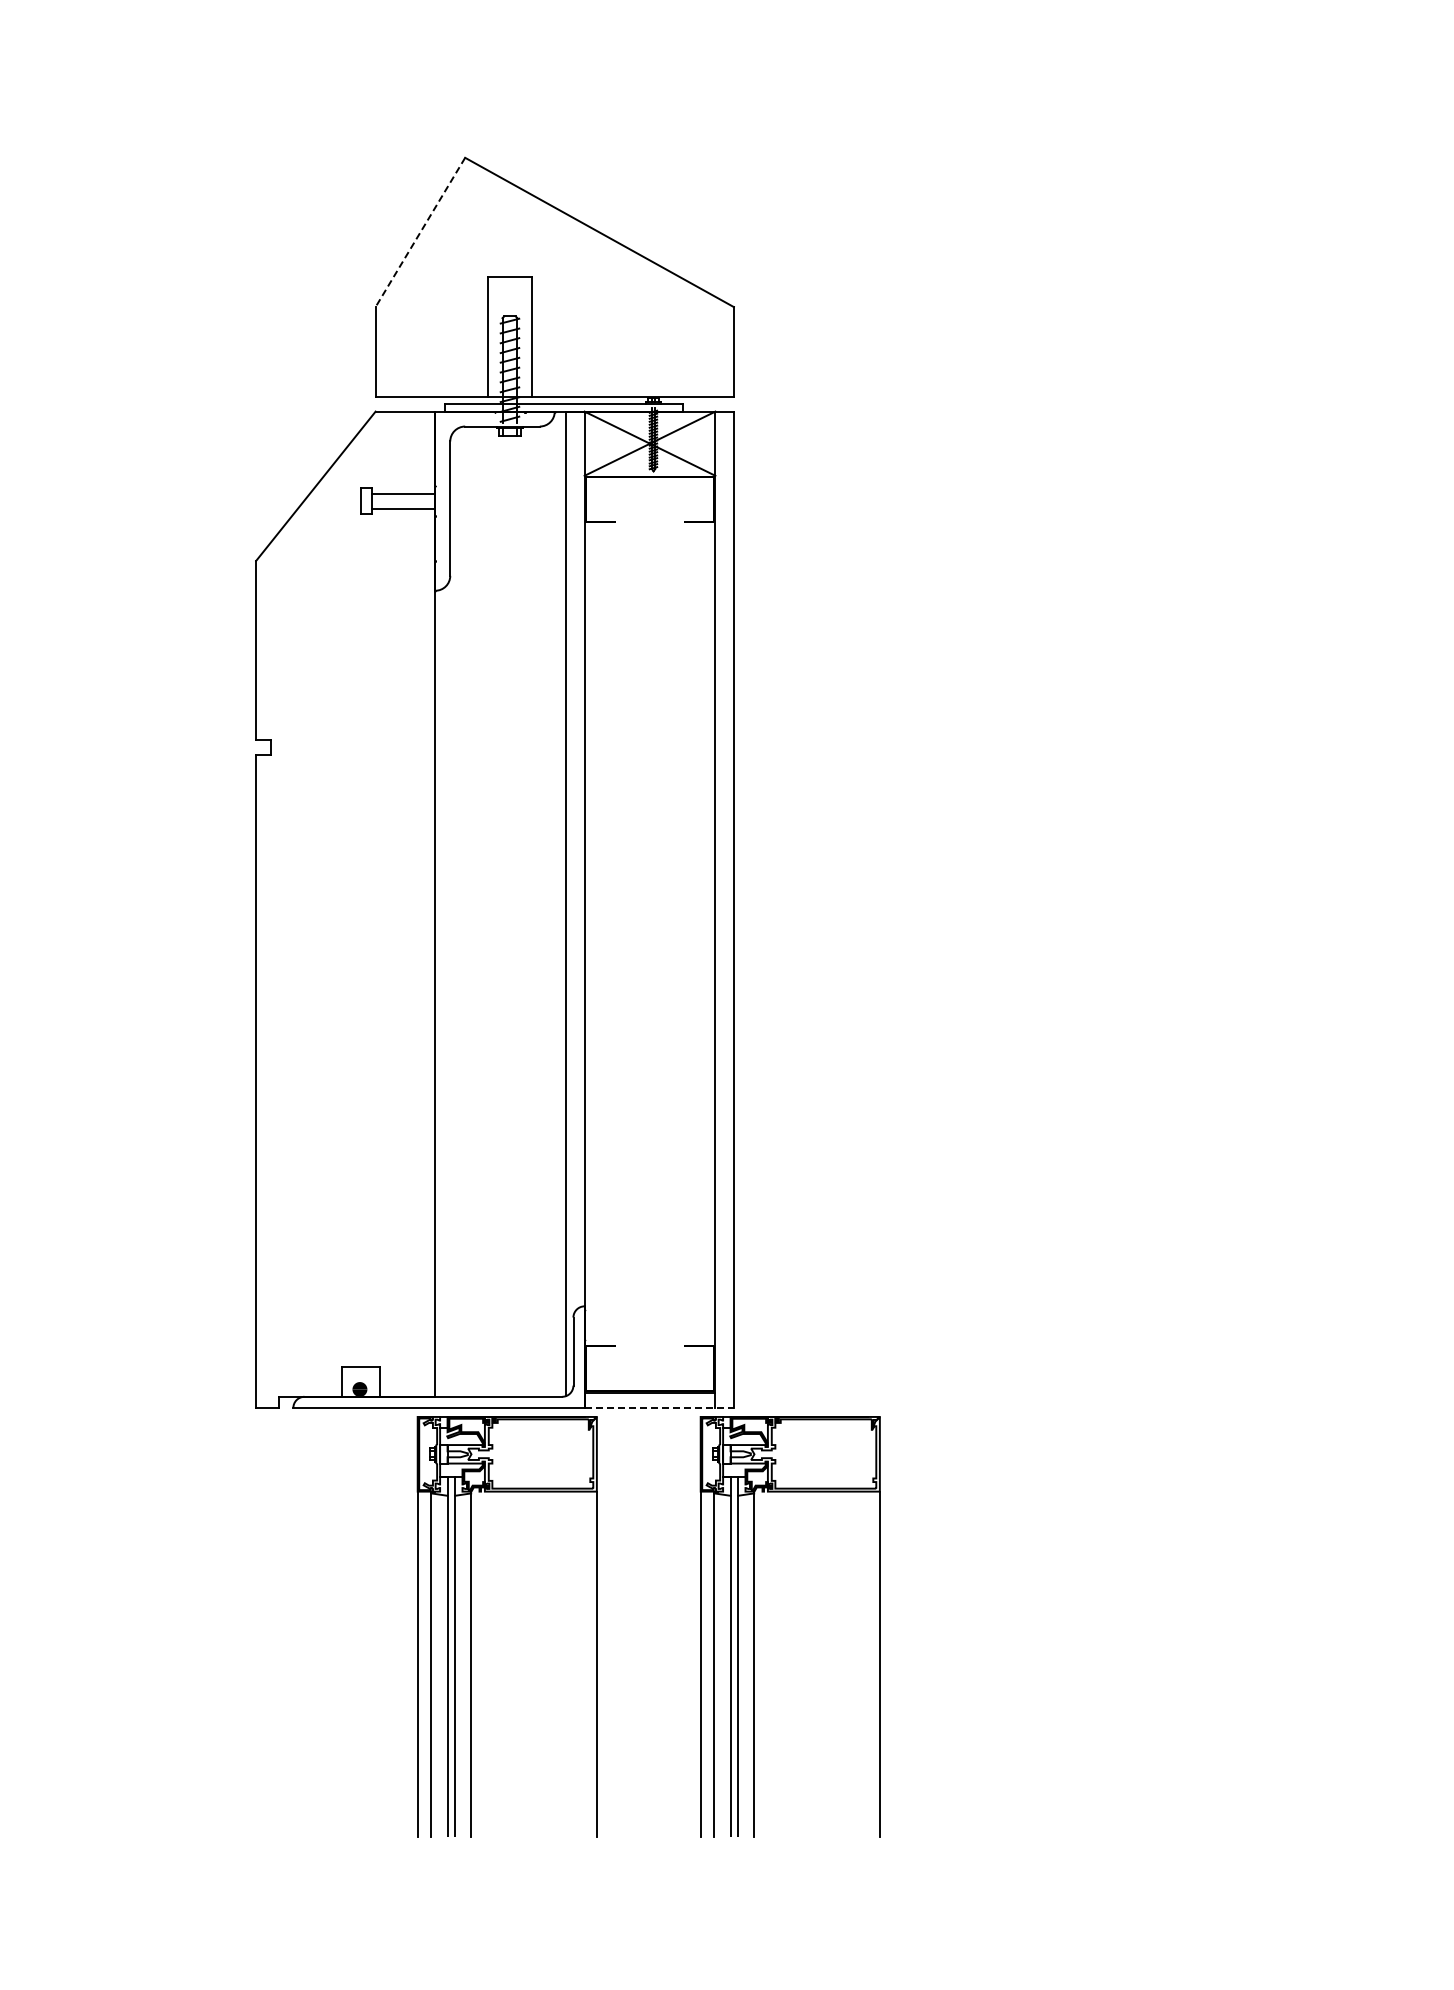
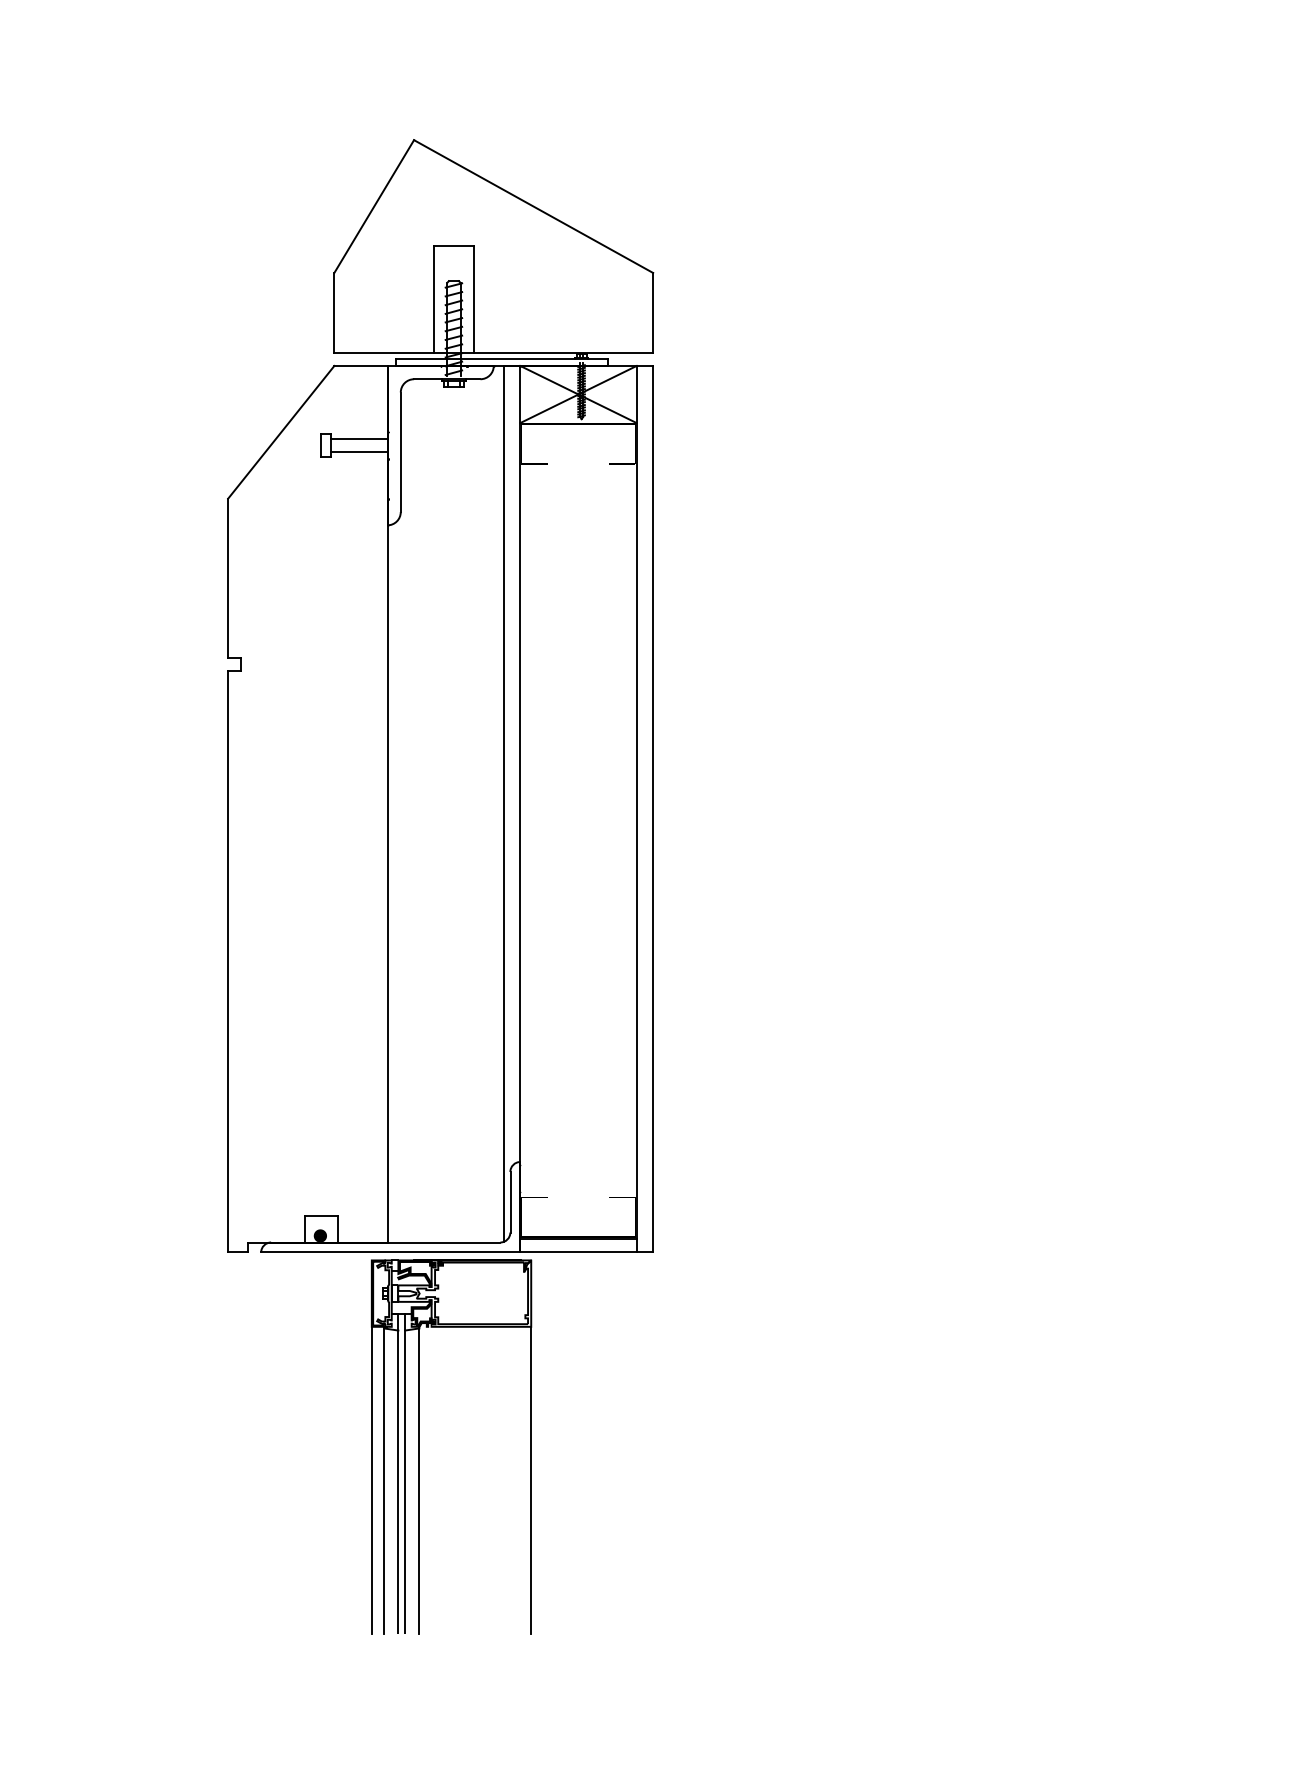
line: (420, 232) -> (374, 206), dashed -> solid
line: (659, 1408) -> (586, 1252), dashed -> solid
part: (754, 1626) -> (671, 1446), removed

